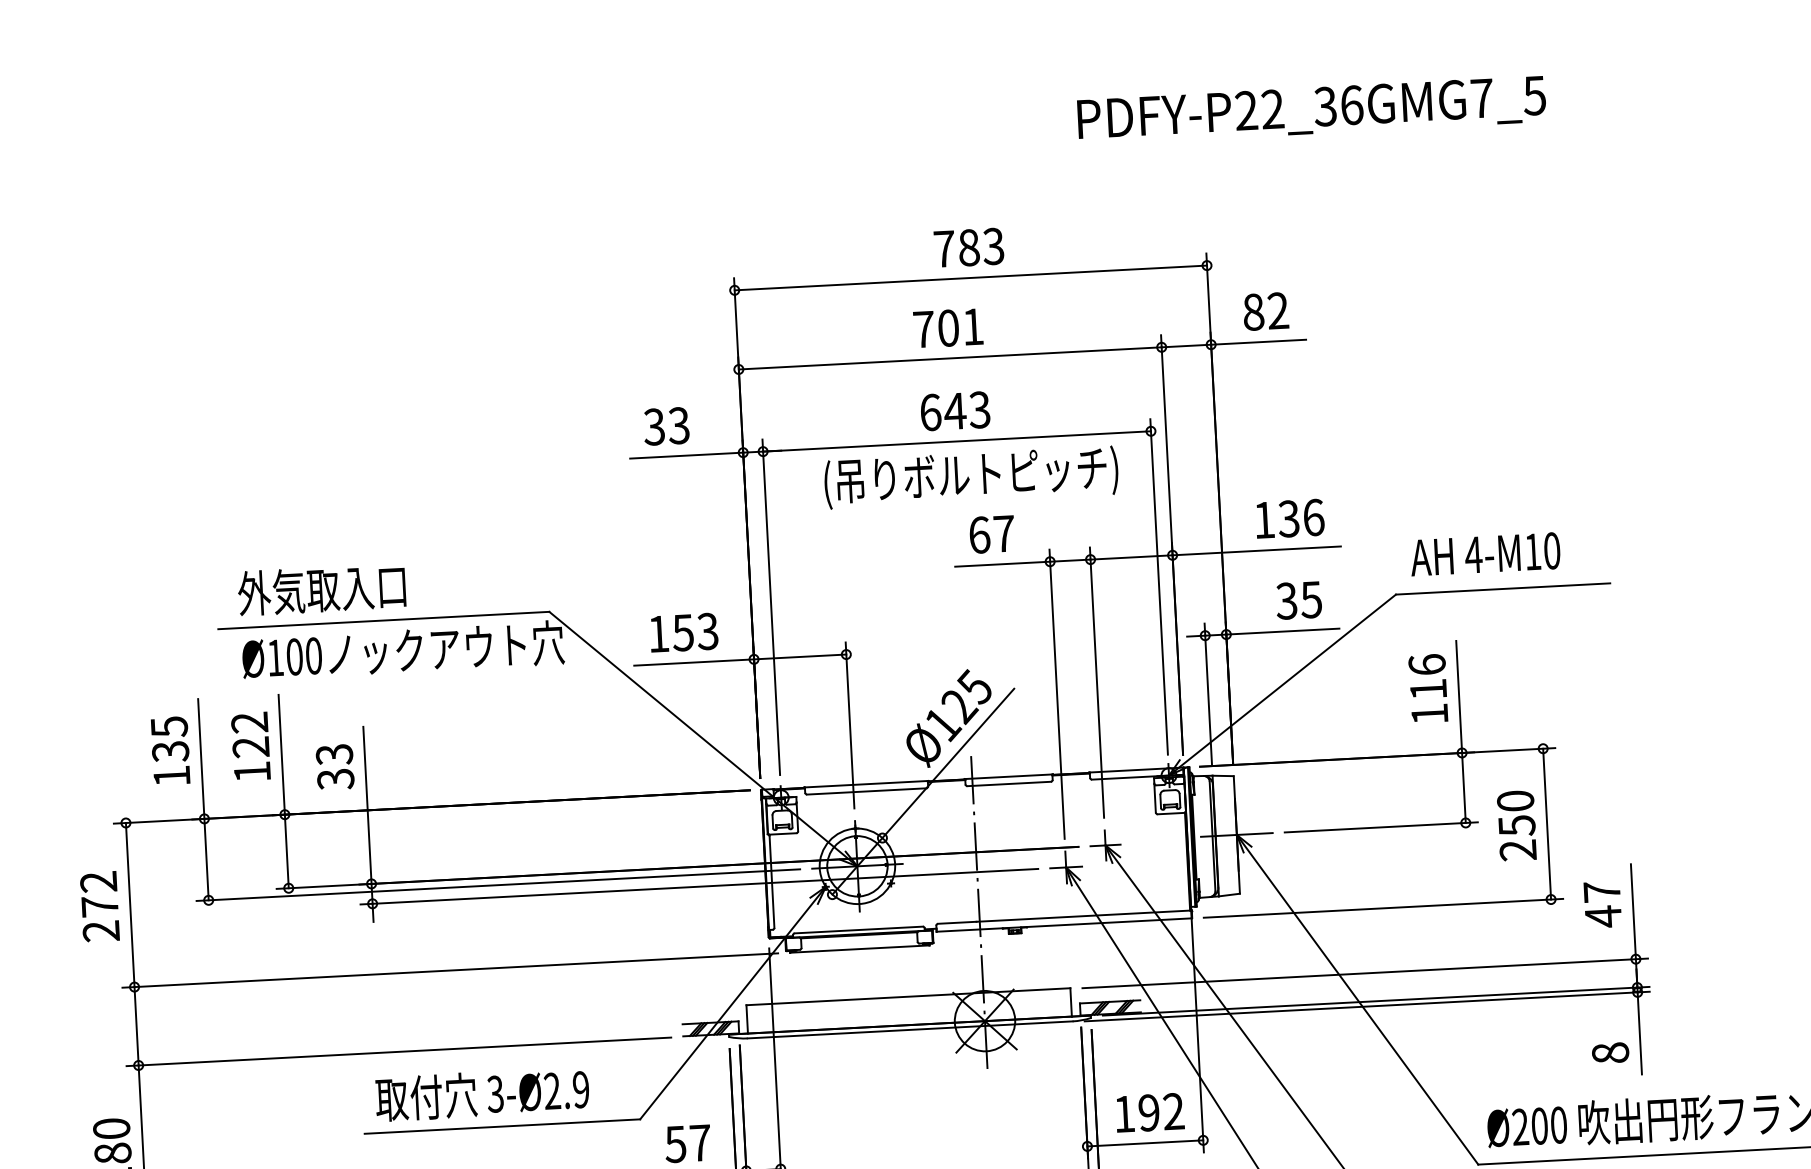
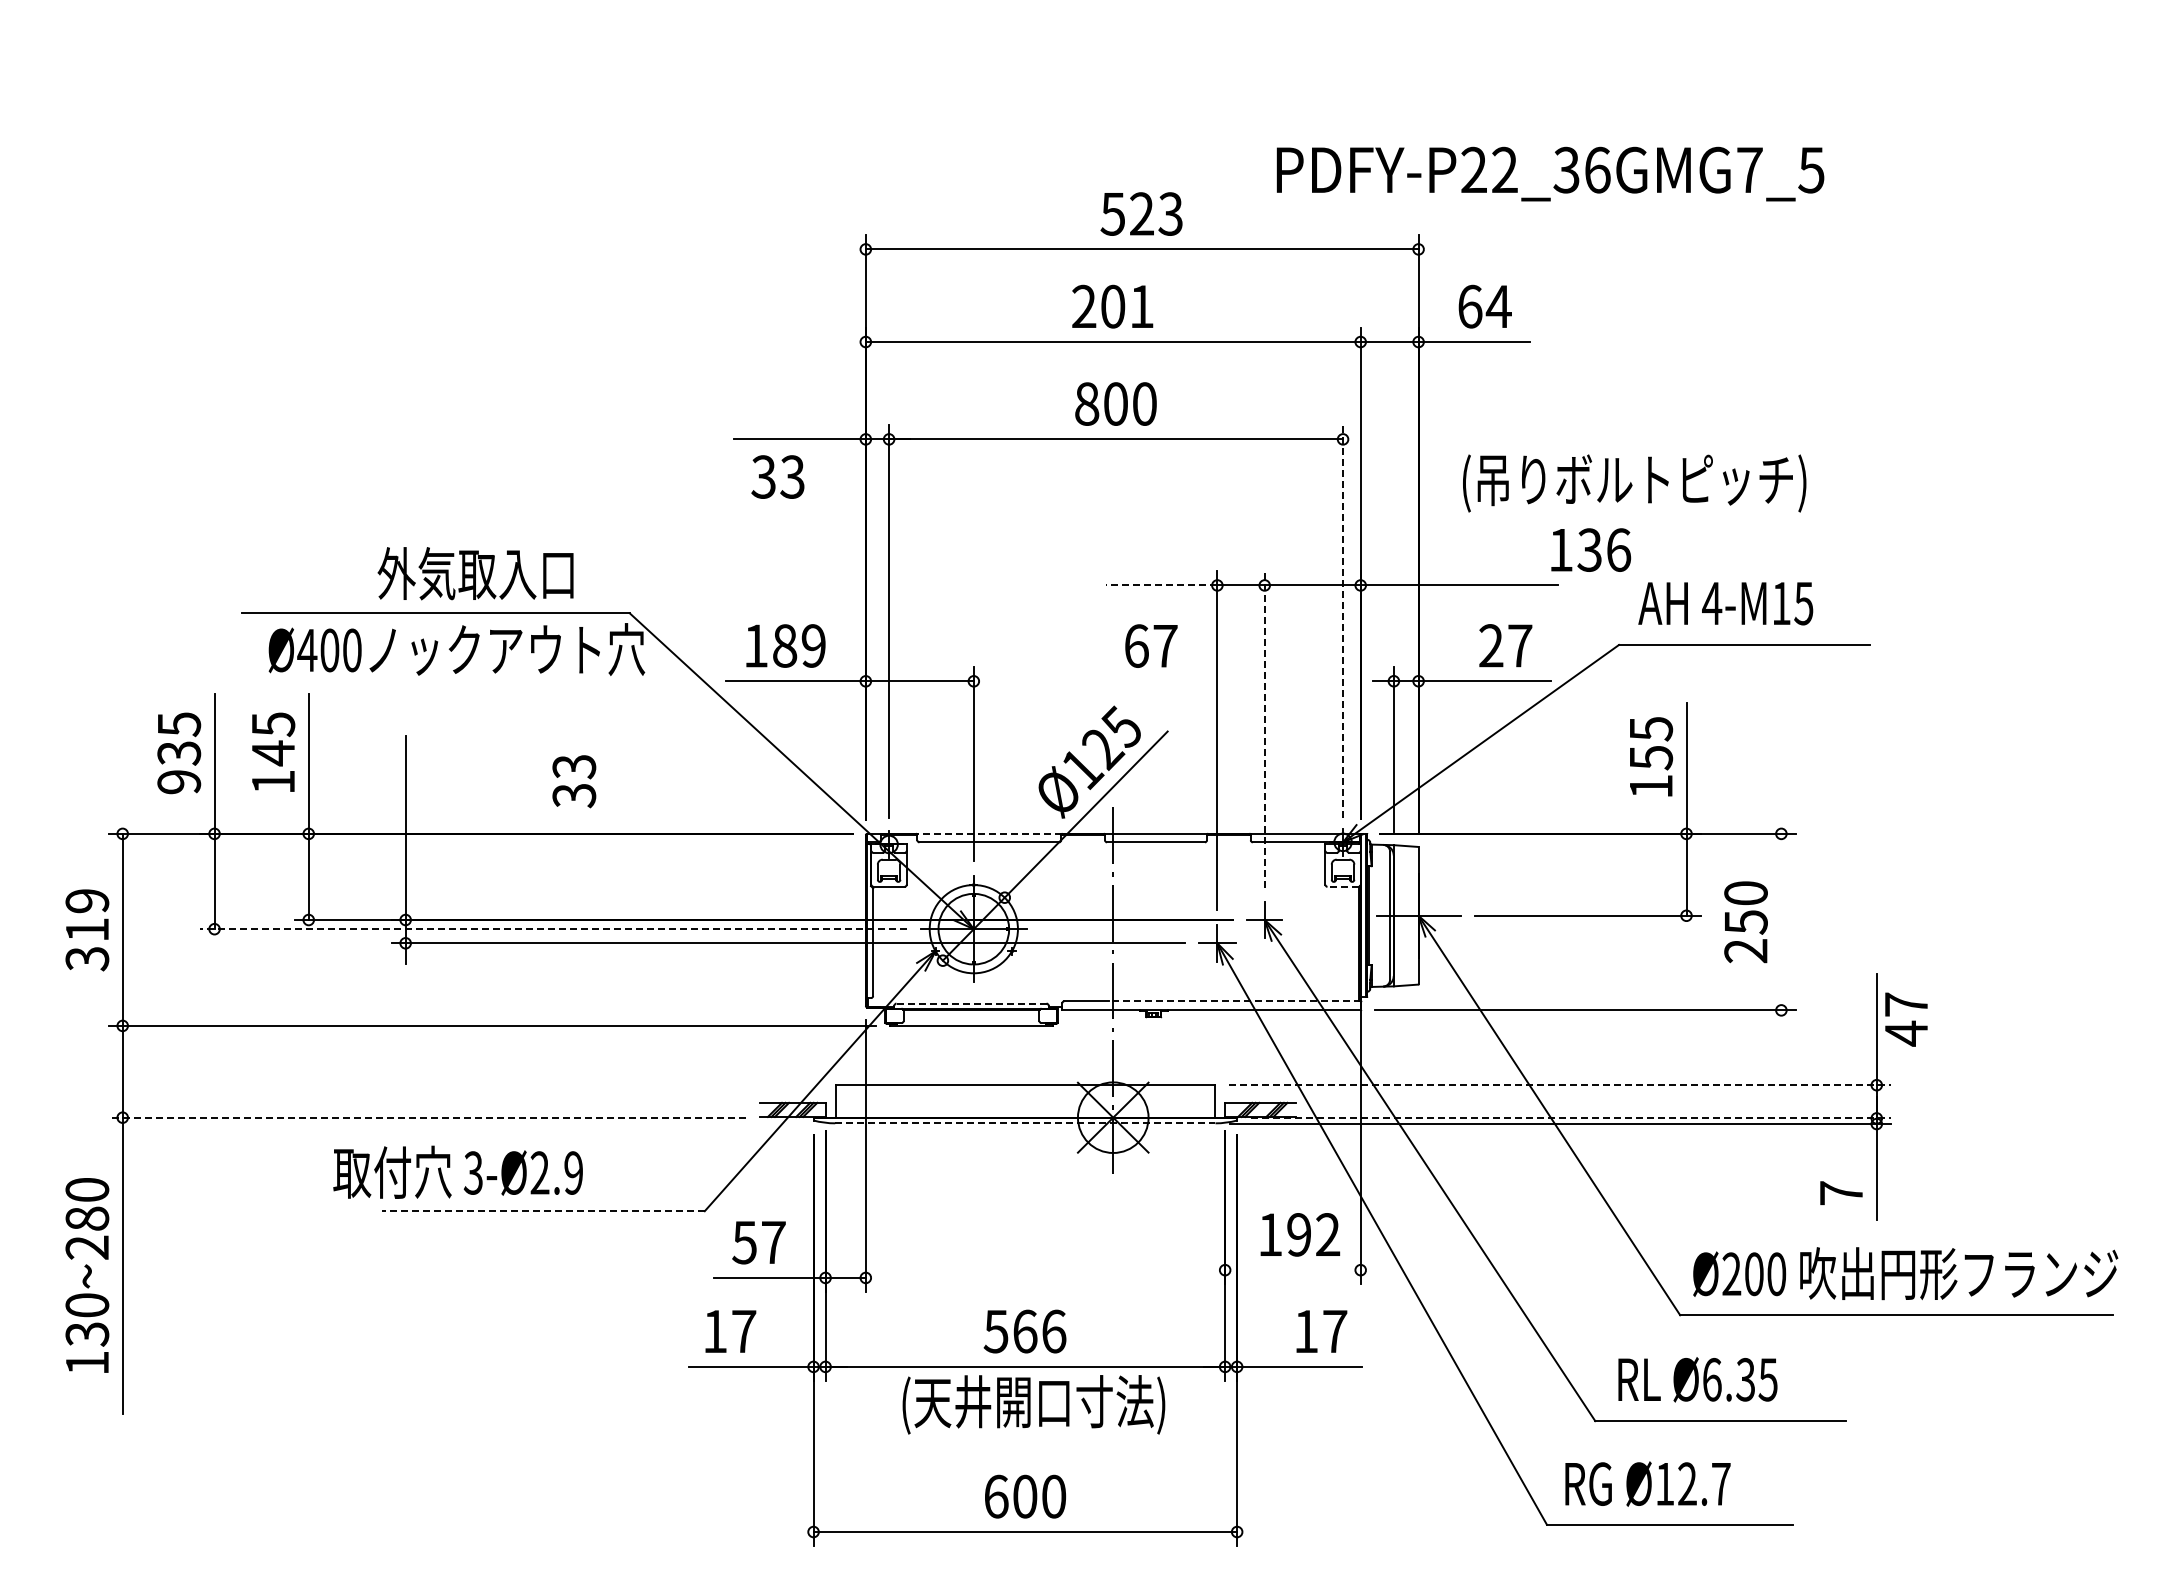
text: (1311, 110) -> (1550, 173), moved
text: (956, 247) -> (1127, 213), 783 -> 523
text: (1265, 311) -> (1484, 306), 82 -> 64
text: (924, 328) -> (1084, 305), 701 -> 201
text: (954, 410) -> (1115, 403), 643 -> 800
text: (666, 425) -> (777, 476), moved
text: (971, 477) -> (1634, 483), moved
text: (1290, 518) -> (1591, 549), moved
text: (992, 533) -> (1151, 645), moved
text: (1551, 550) -> (1803, 603), 4-M10 -> 4-M15
line: (1002, 564) -> (1161, 585), solid -> dashed
line: (1159, 586) -> (1343, 621), solid -> dashed
text: (321, 589) -> (475, 573), moved
text: (1299, 600) -> (1505, 645), 35 -> 27
text: (694, 631) -> (798, 645), 153 -> 189
text: (275, 658) -> (307, 650), Ø100 -> Ø400
text: (1428, 677) -> (1651, 743), 116 -> 155
line: (1096, 681) -> (1264, 728), solid -> dashed
text: (250, 735) -> (273, 739), 122 -> 145
text: (335, 767) -> (574, 781), moved
text: (172, 776) -> (179, 782), 135 -> 935
line: (865, 783) -> (988, 833), solid -> dashed
line: (1171, 813) -> (1343, 886), solid -> dashed
line: (1547, 823) -> (1781, 921), removed
line: (498, 885) -> (553, 929), solid -> dashed
text: (1602, 904) -> (1906, 1019), moved
text: (100, 907) -> (87, 930), 272 -> 319
line: (1084, 916) -> (1235, 1001), solid -> dashed
line: (858, 929) -> (971, 1003), solid -> dashed
line: (1364, 973) -> (1559, 1085), solid -> dashed
line: (1376, 1001) -> (1571, 1118), solid -> dashed
line: (910, 1030) -> (1025, 1123), solid -> dashed
line: (399, 1051) -> (427, 1117), solid -> dashed
text: (1610, 1053) -> (1841, 1193), 8 -> 7
text: (481, 1093) -> (457, 1171), moved
line: (502, 1126) -> (543, 1211), solid -> dashed
line: (1144, 1143) -> (1292, 1270), removed

